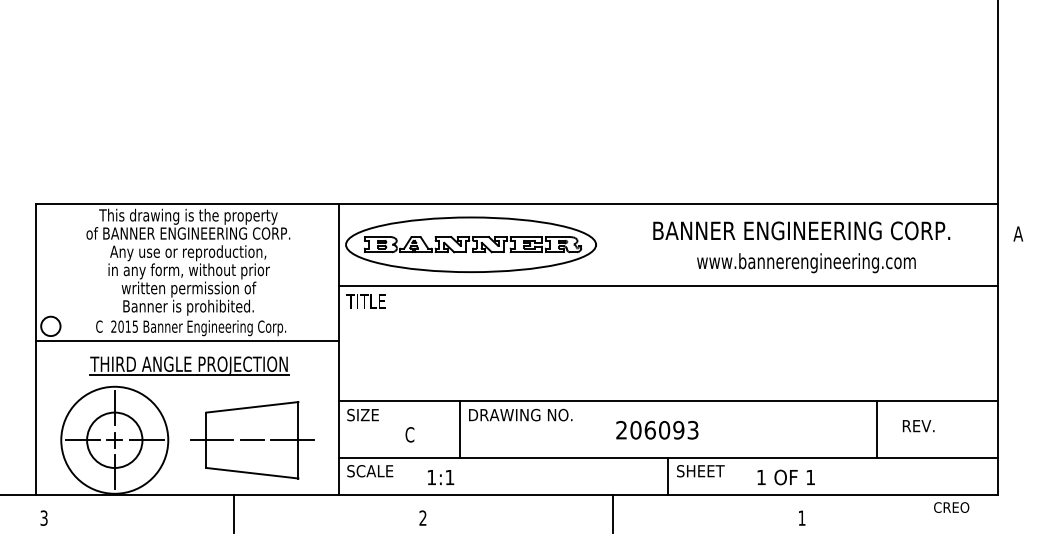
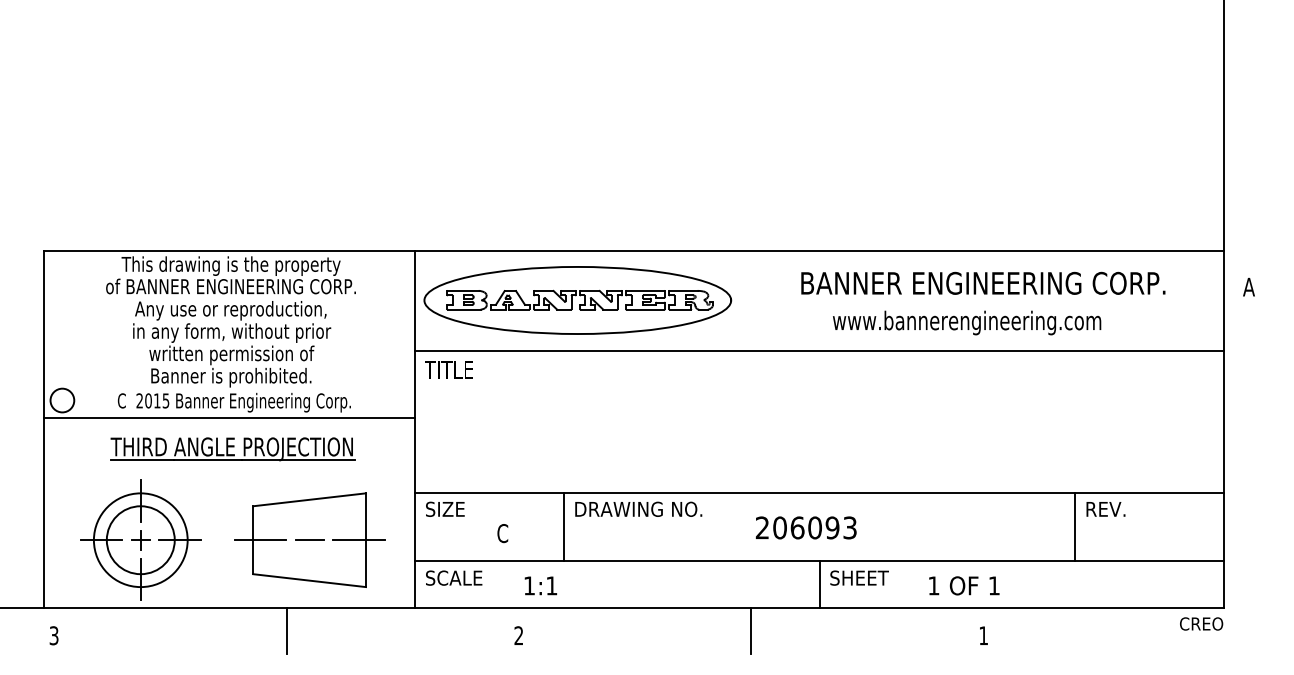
text: (806, 263) -> (967, 323), moved
text: (918, 426) -> (1105, 509), moved
circle: (114, 440) -> (140, 540), size x0.71
text: (951, 507) -> (1201, 623), moved

